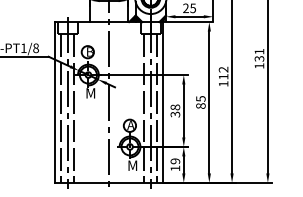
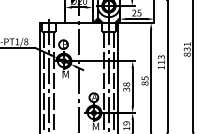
text: (259, 65) -> (187, 54), 131 -> 831
text: (224, 69) -> (162, 57), 112 -> 113

